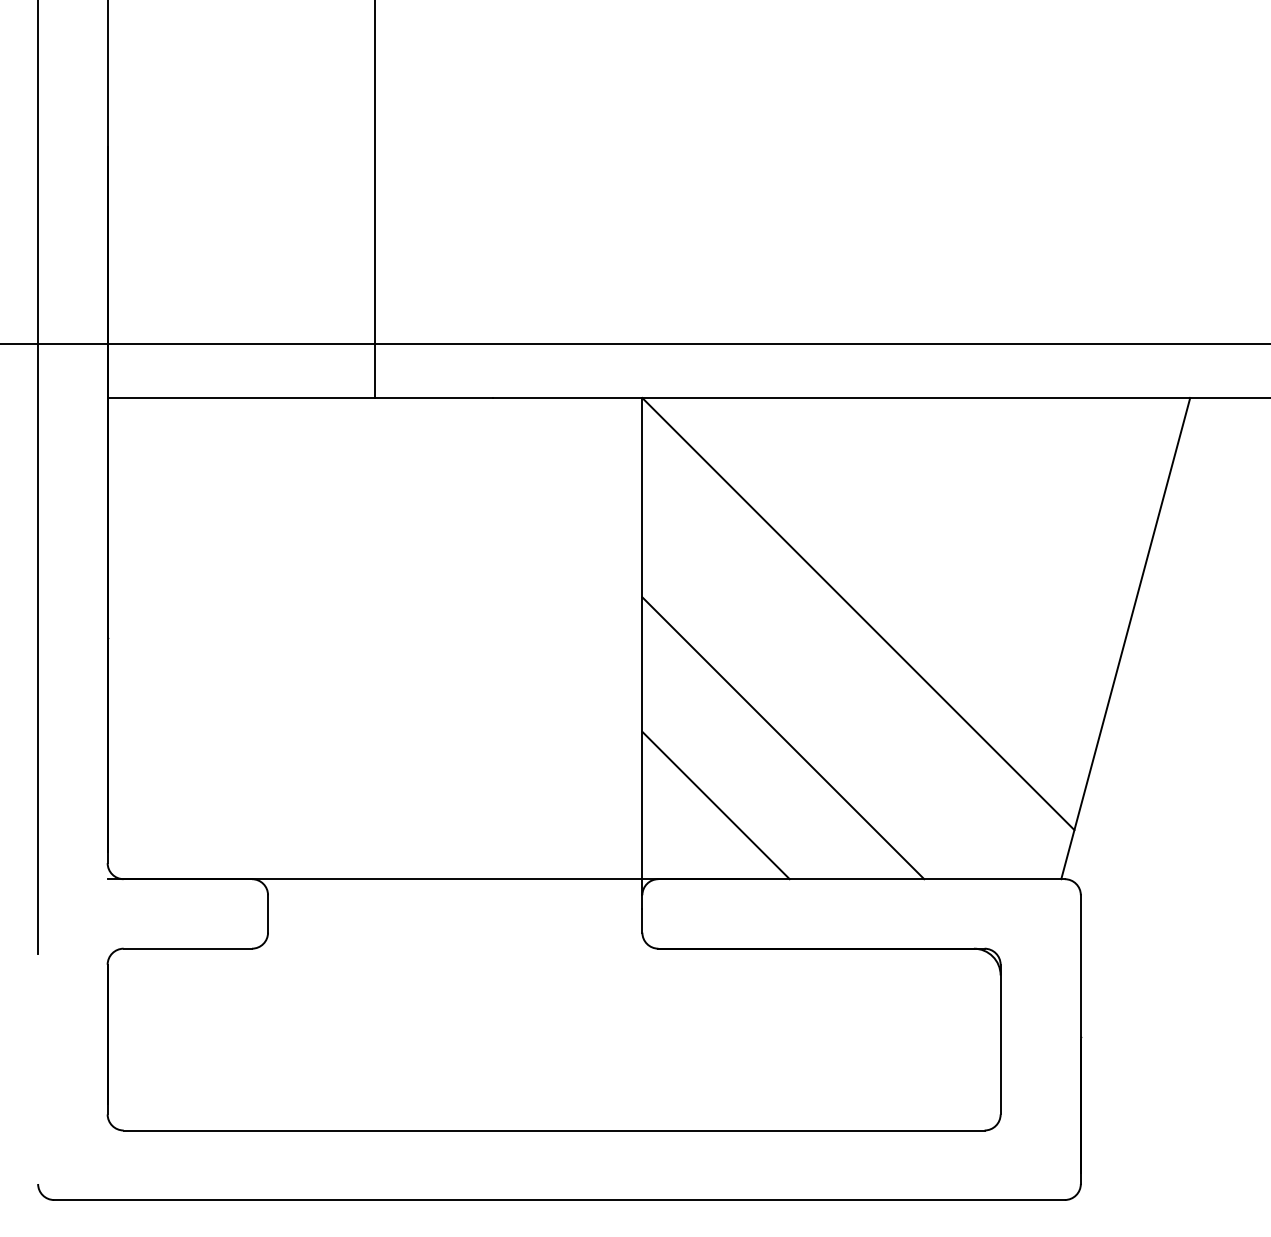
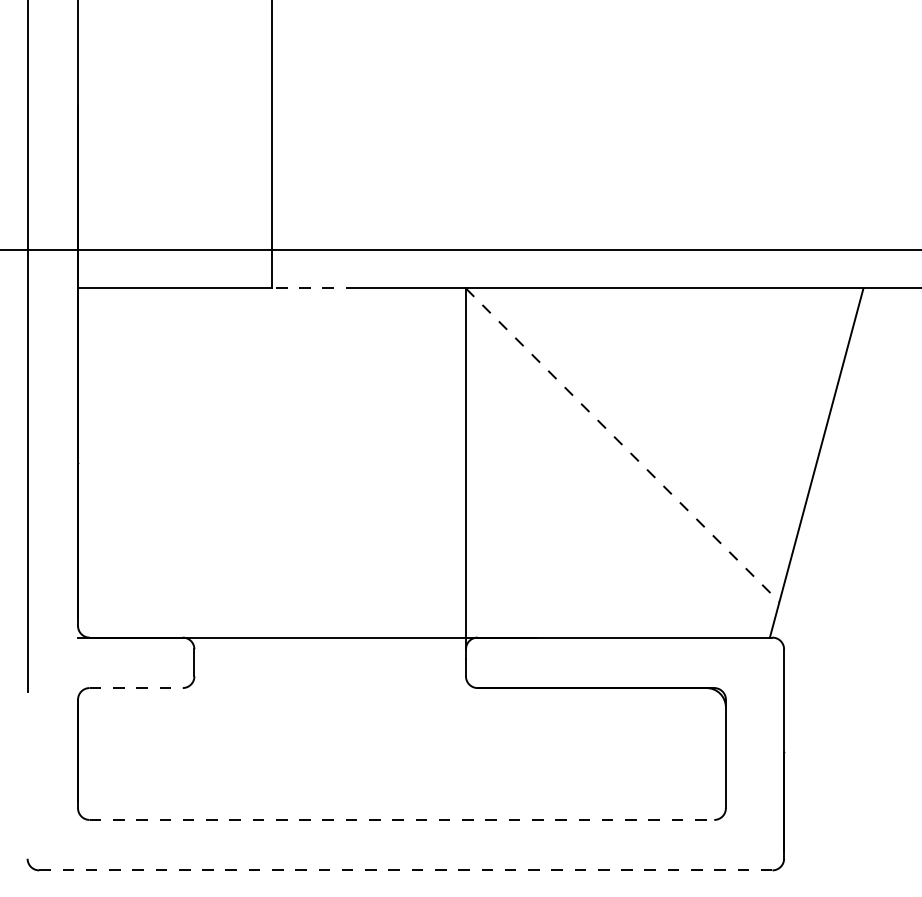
line: (433, 397) -> (314, 288), solid -> dashed
line: (858, 614) -> (622, 445), solid -> dashed
line: (783, 738) -> (568, 535), removed
line: (715, 805) -> (519, 584), removed
line: (188, 948) -> (136, 687), solid -> dashed
line: (554, 1130) -> (402, 819), solid -> dashed
line: (559, 1200) -> (405, 870), solid -> dashed

